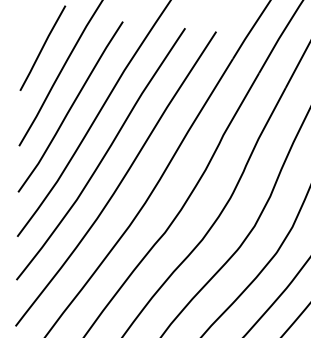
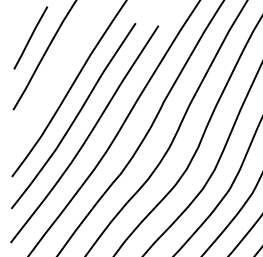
curve: (70, 107) -> (51, 81), removed

